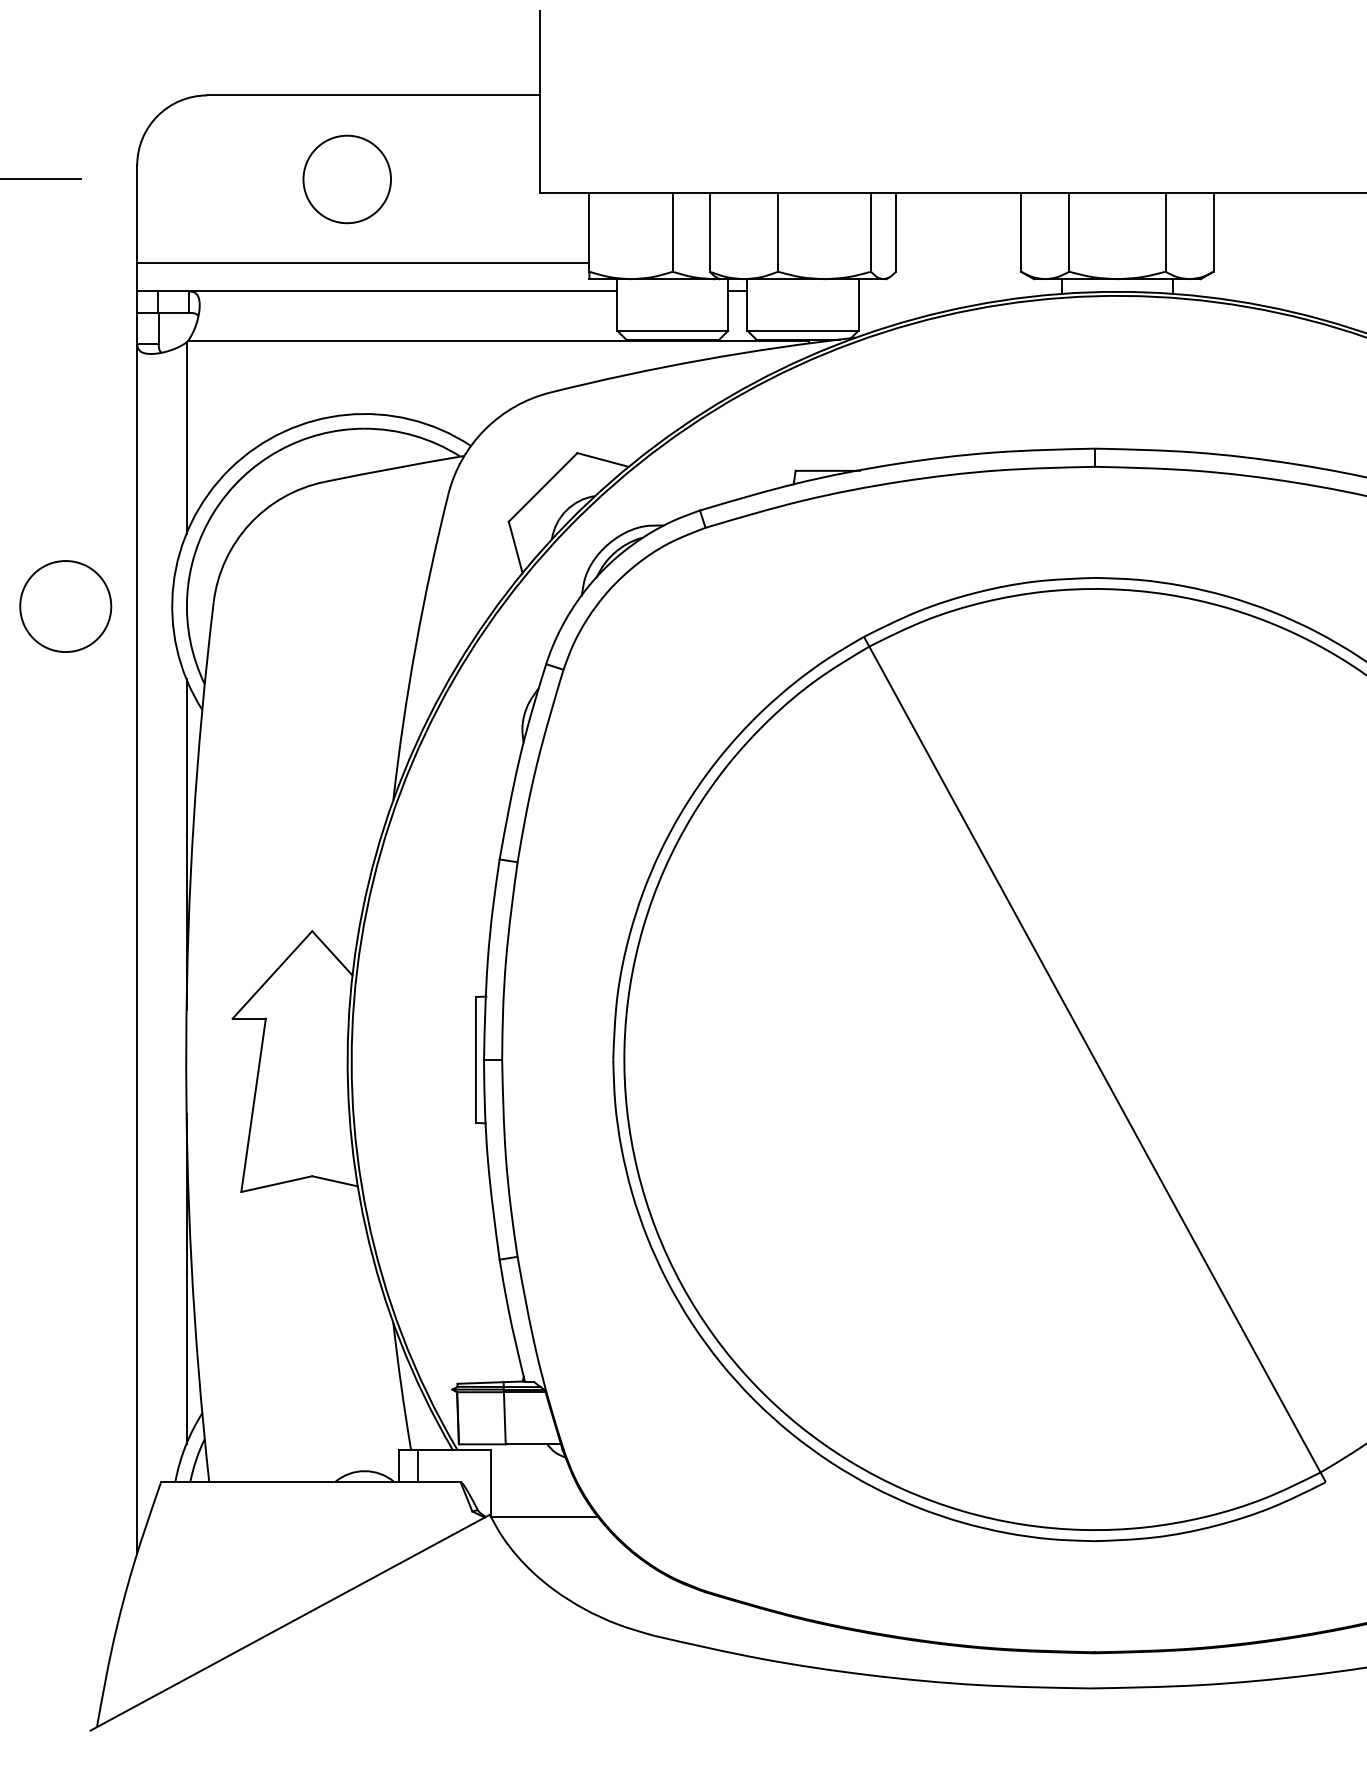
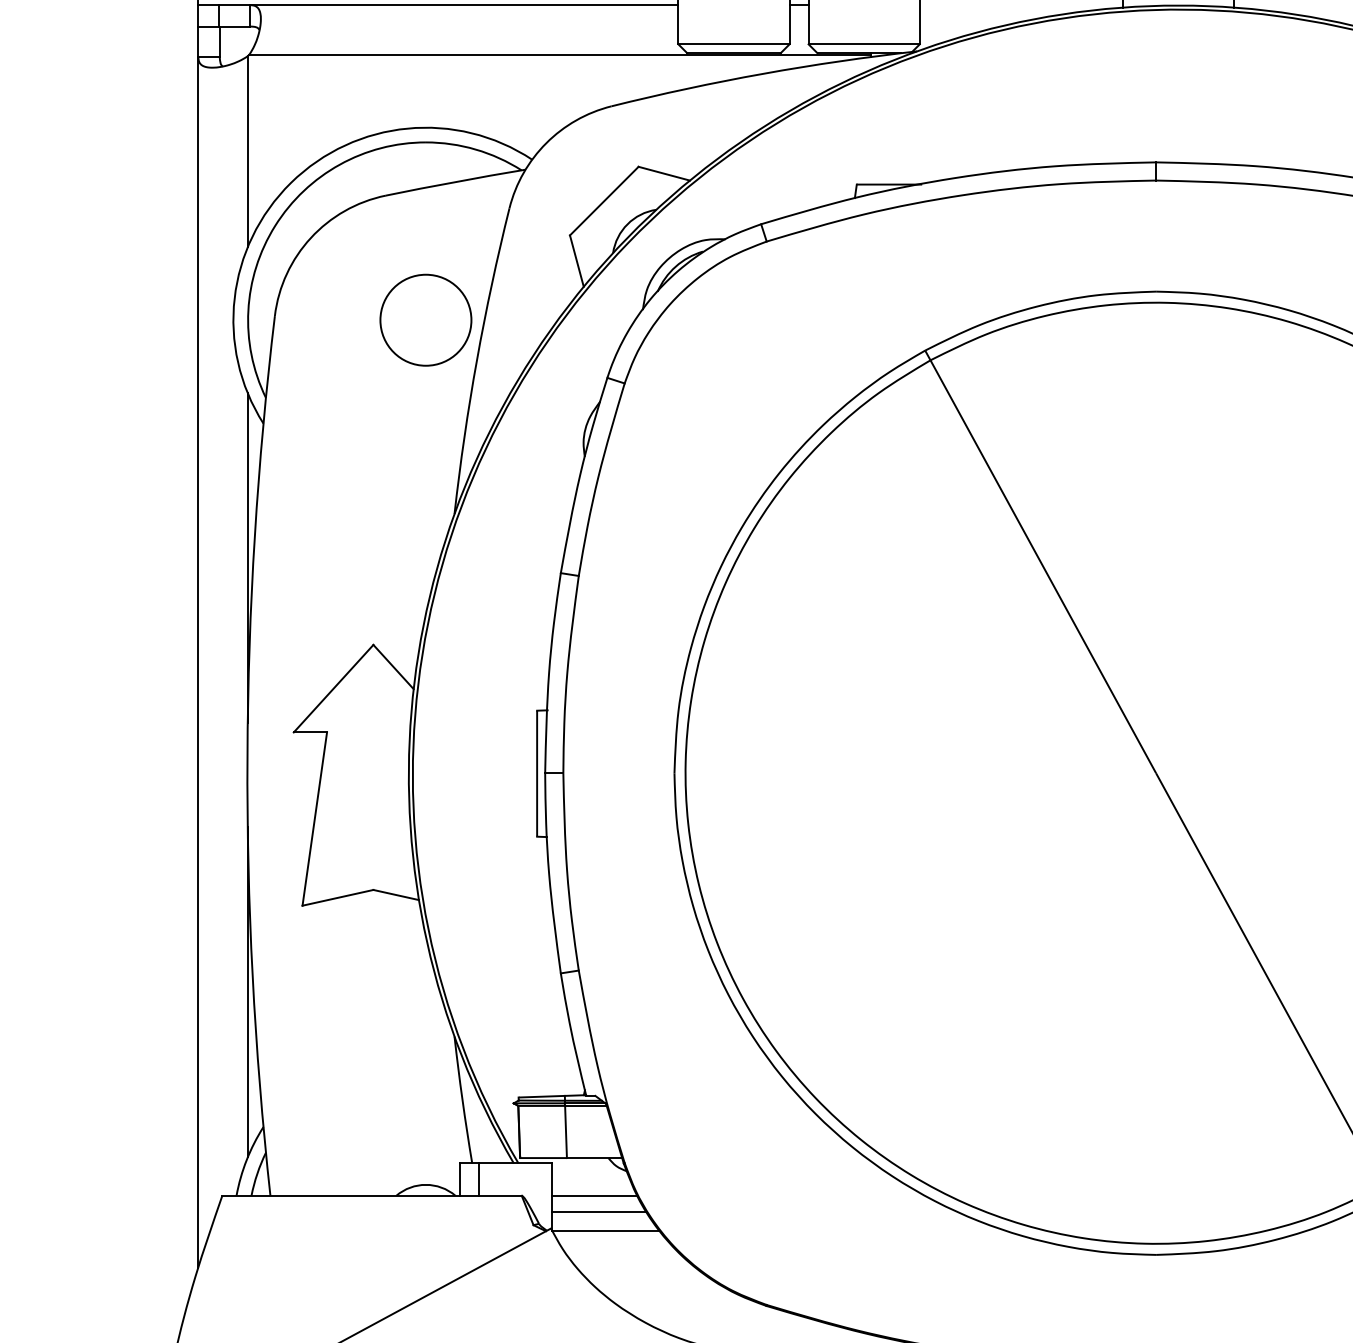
circle: (65, 606) -> (425, 320), moved
line: (533, 1482) -> (594, 1196), added
line: (537, 1498) -> (598, 1212), added

